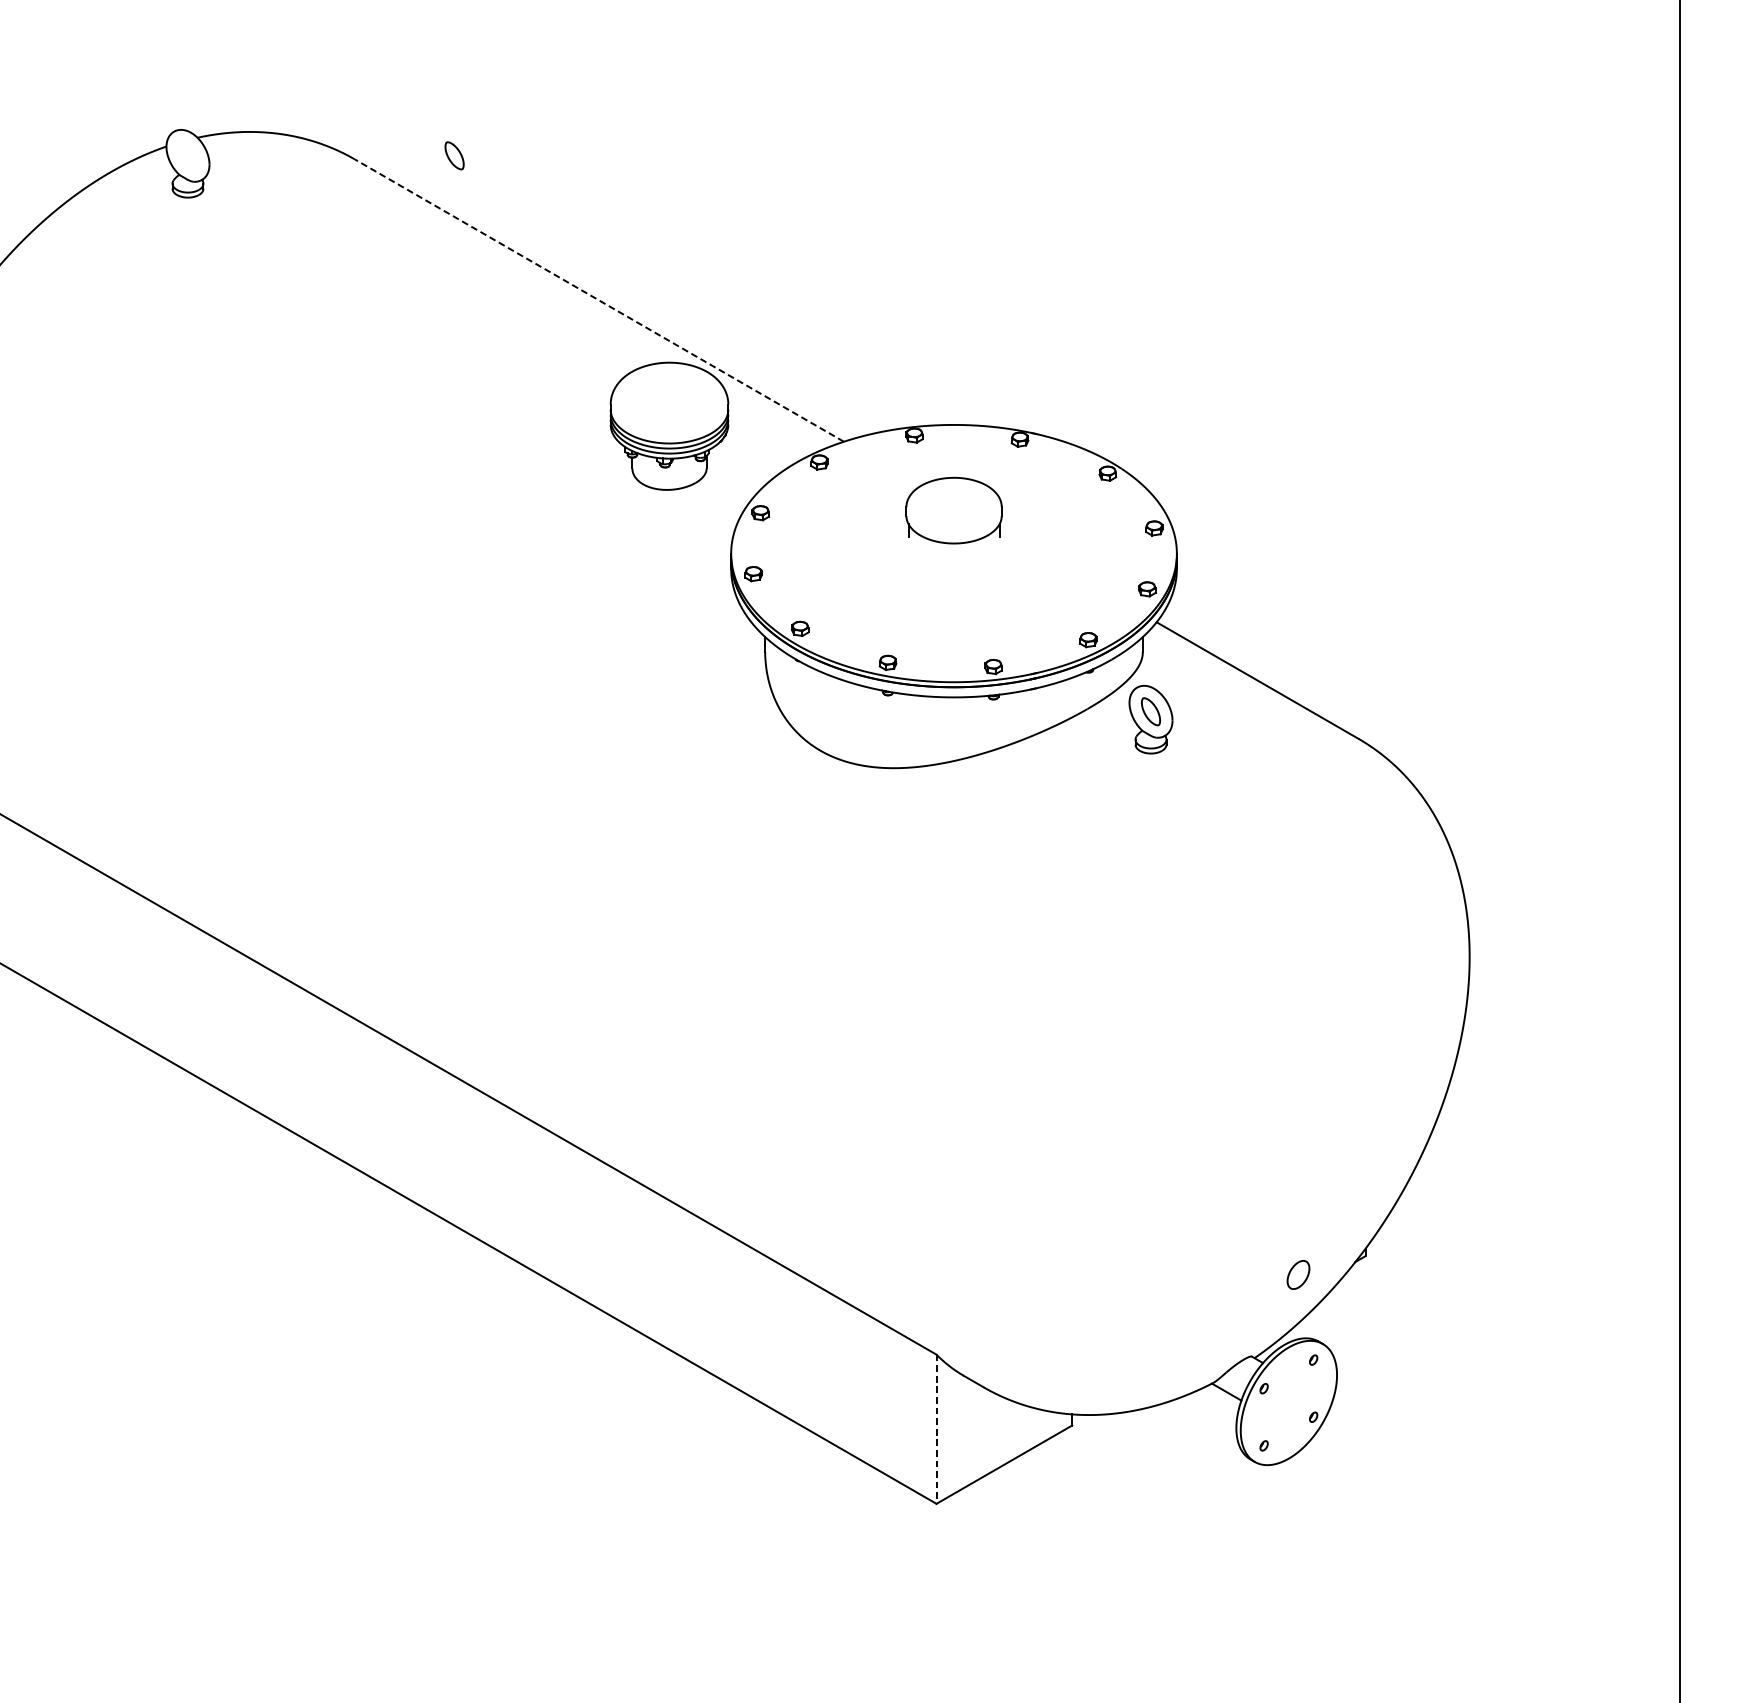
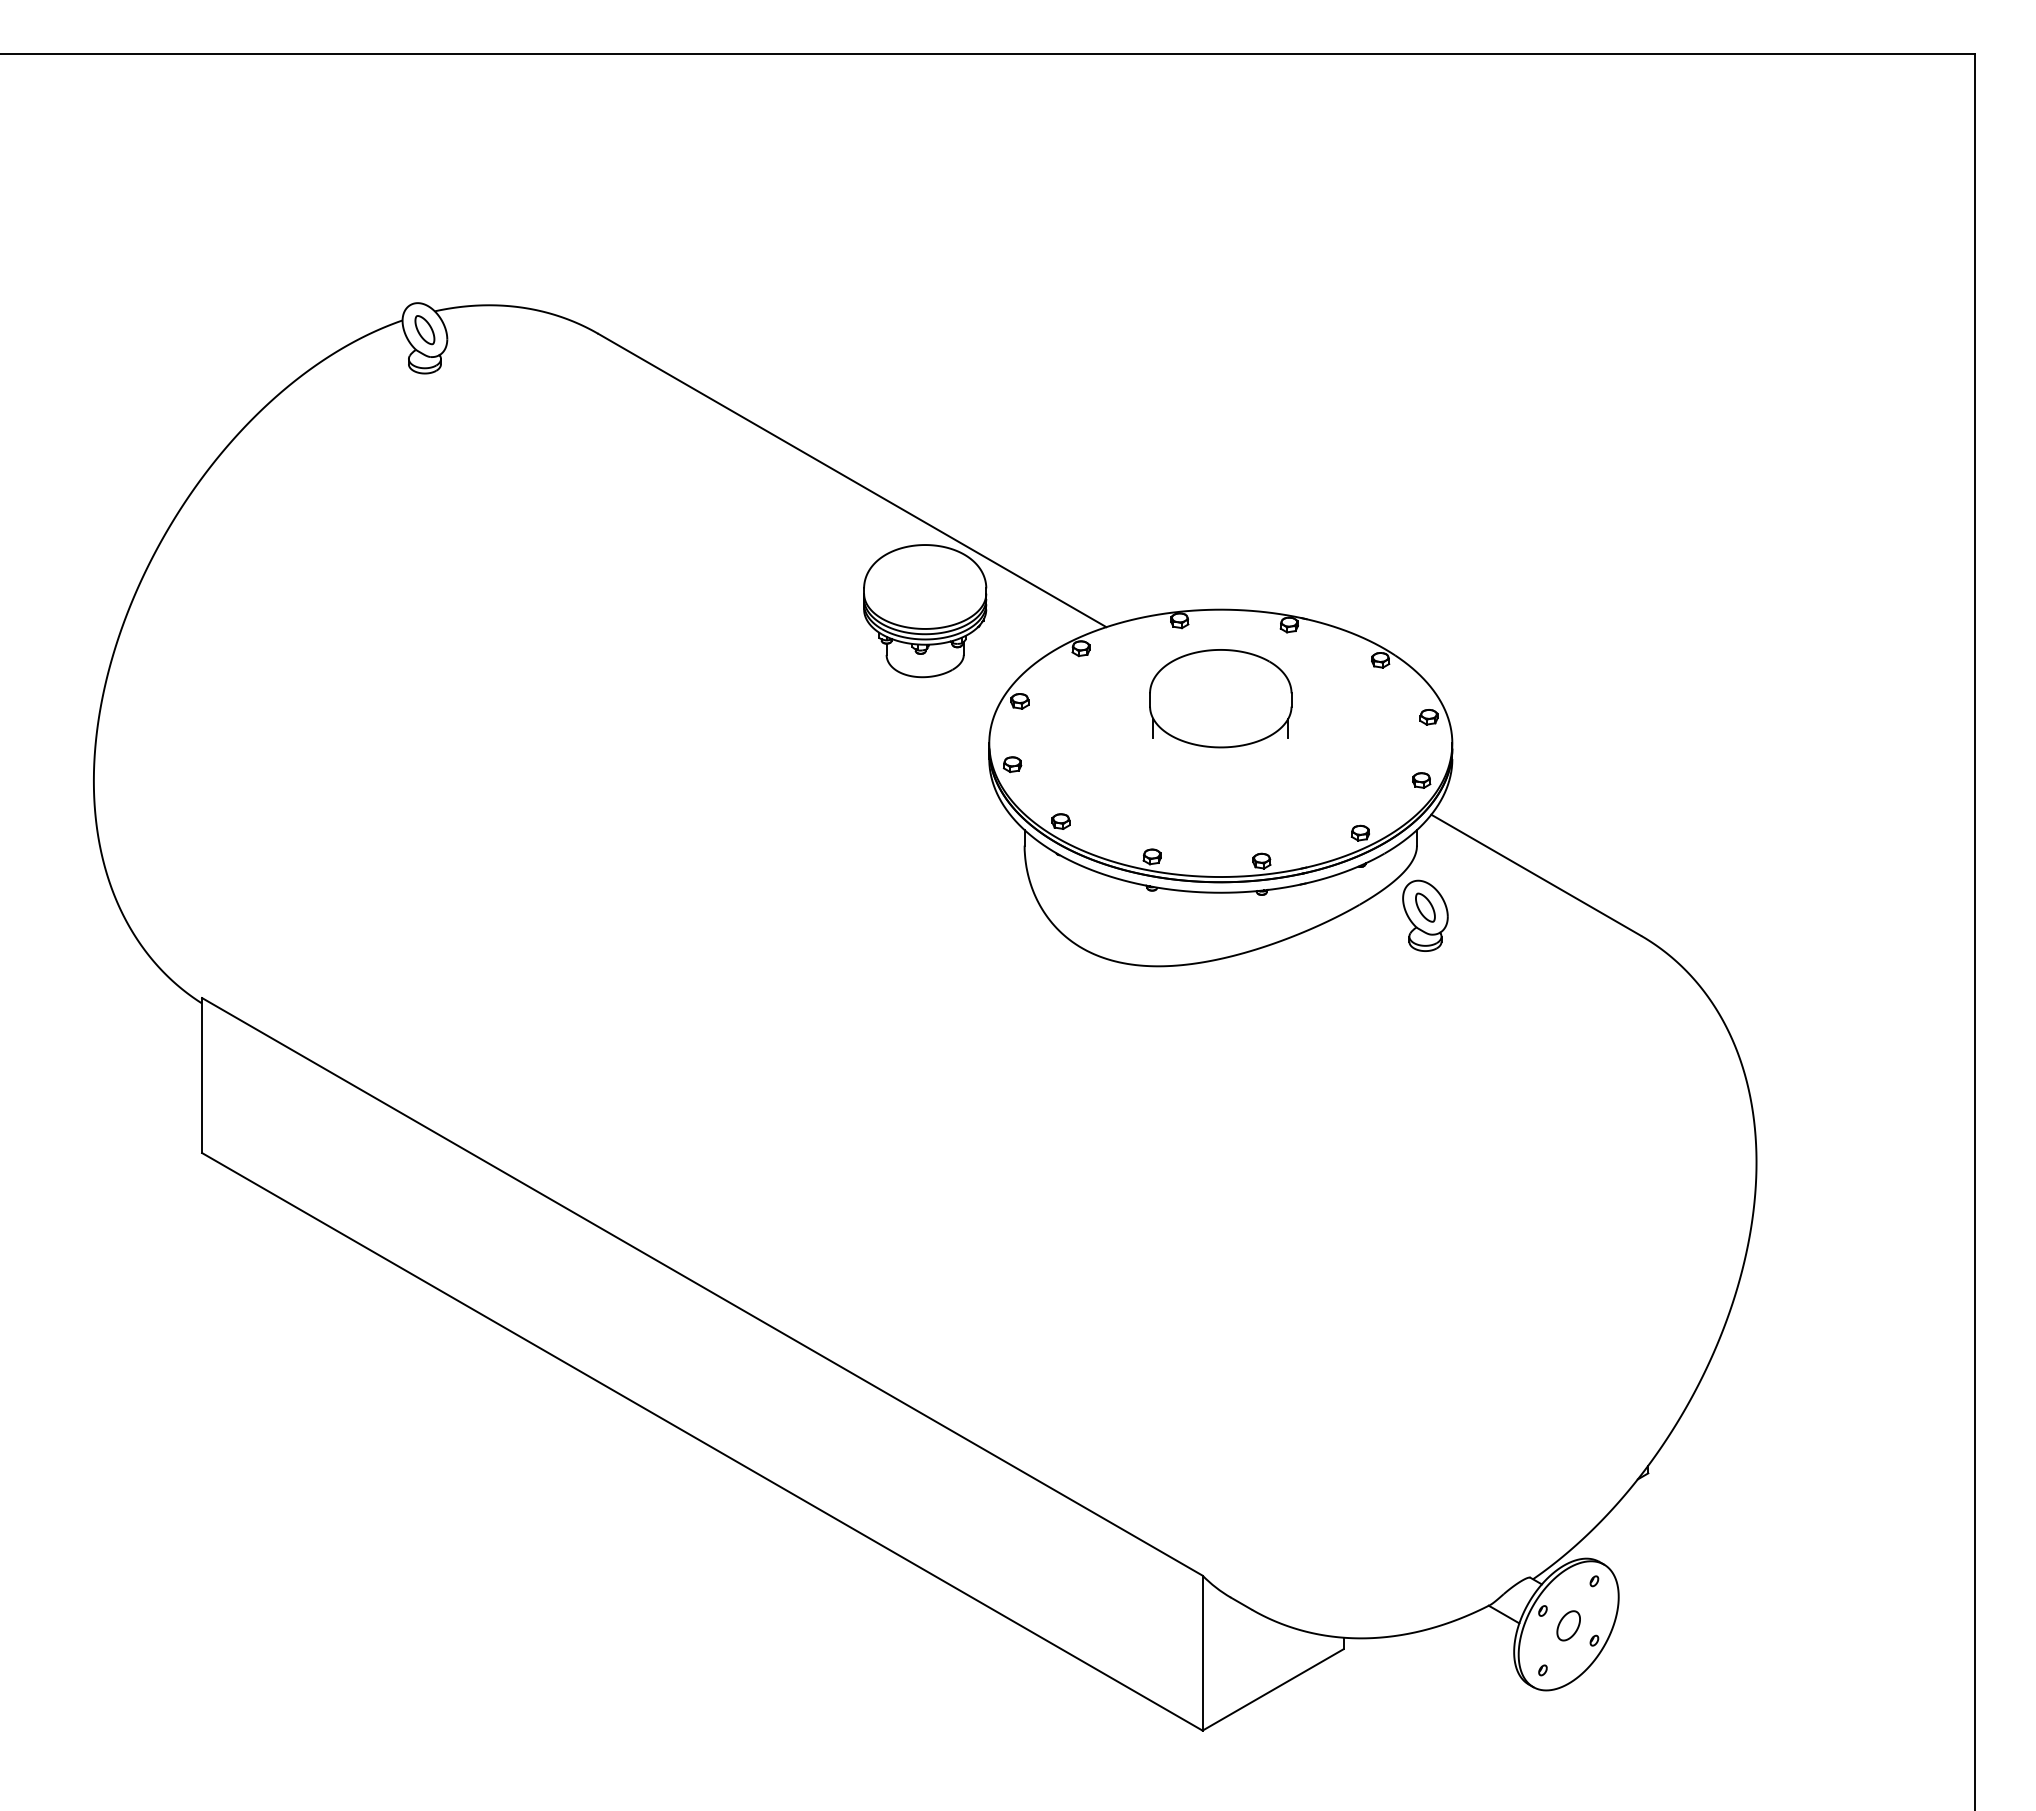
part: (454, 156) -> (424, 330), moved
line: (598, 300) -> (851, 480), dashed -> solid
part: (953, 510) -> (1220, 698), size x1.43
part: (1298, 1274) -> (1568, 1625), moved
line: (936, 1429) -> (1202, 1653), dashed -> solid

